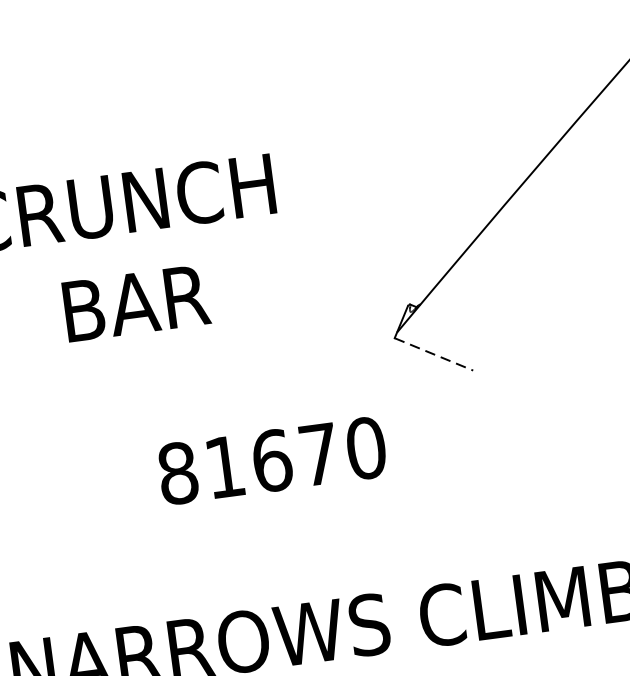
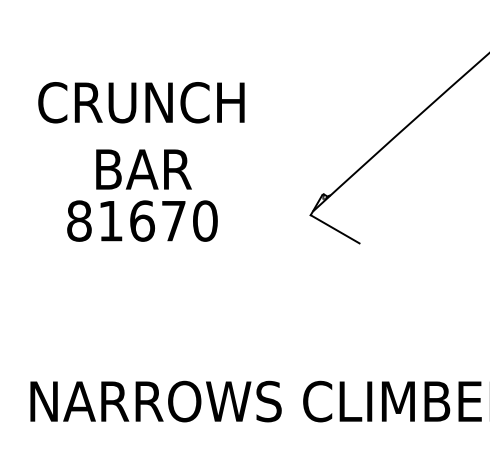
line: (434, 354) -> (335, 229), dashed -> solid
text: (272, 459) -> (142, 220), moved

